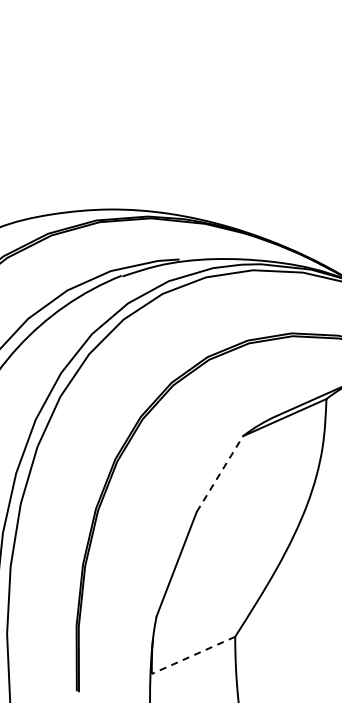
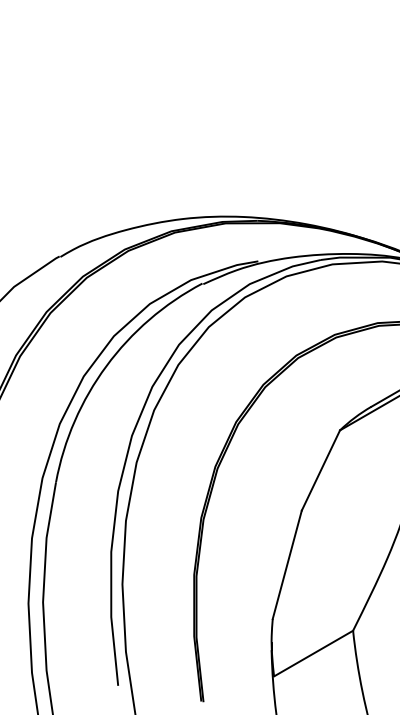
line: (220, 474) -> (321, 470), dashed -> solid
line: (193, 655) -> (313, 653), dashed -> solid

